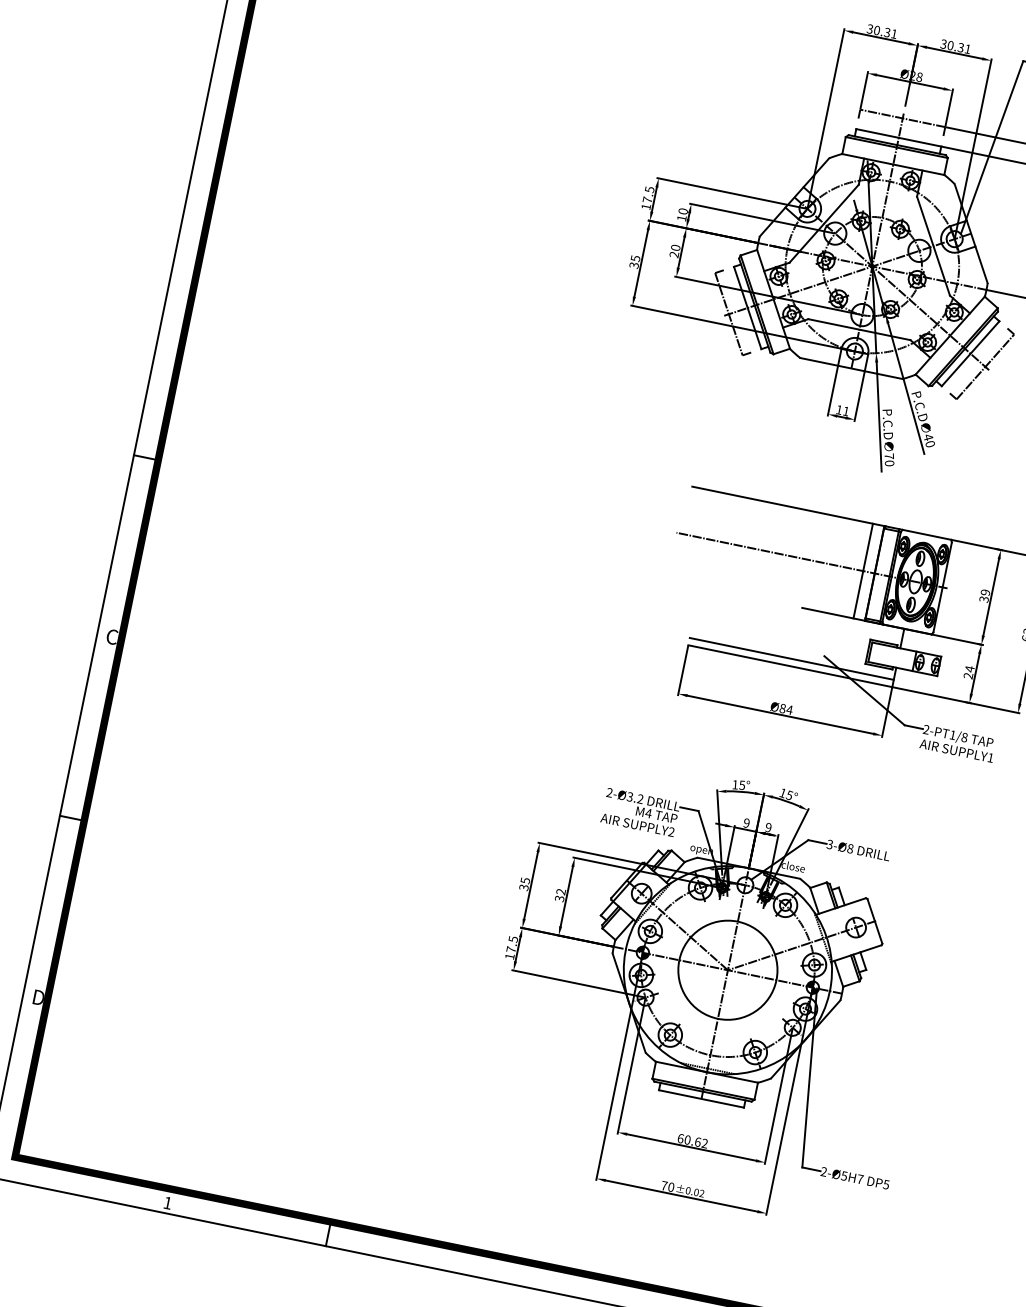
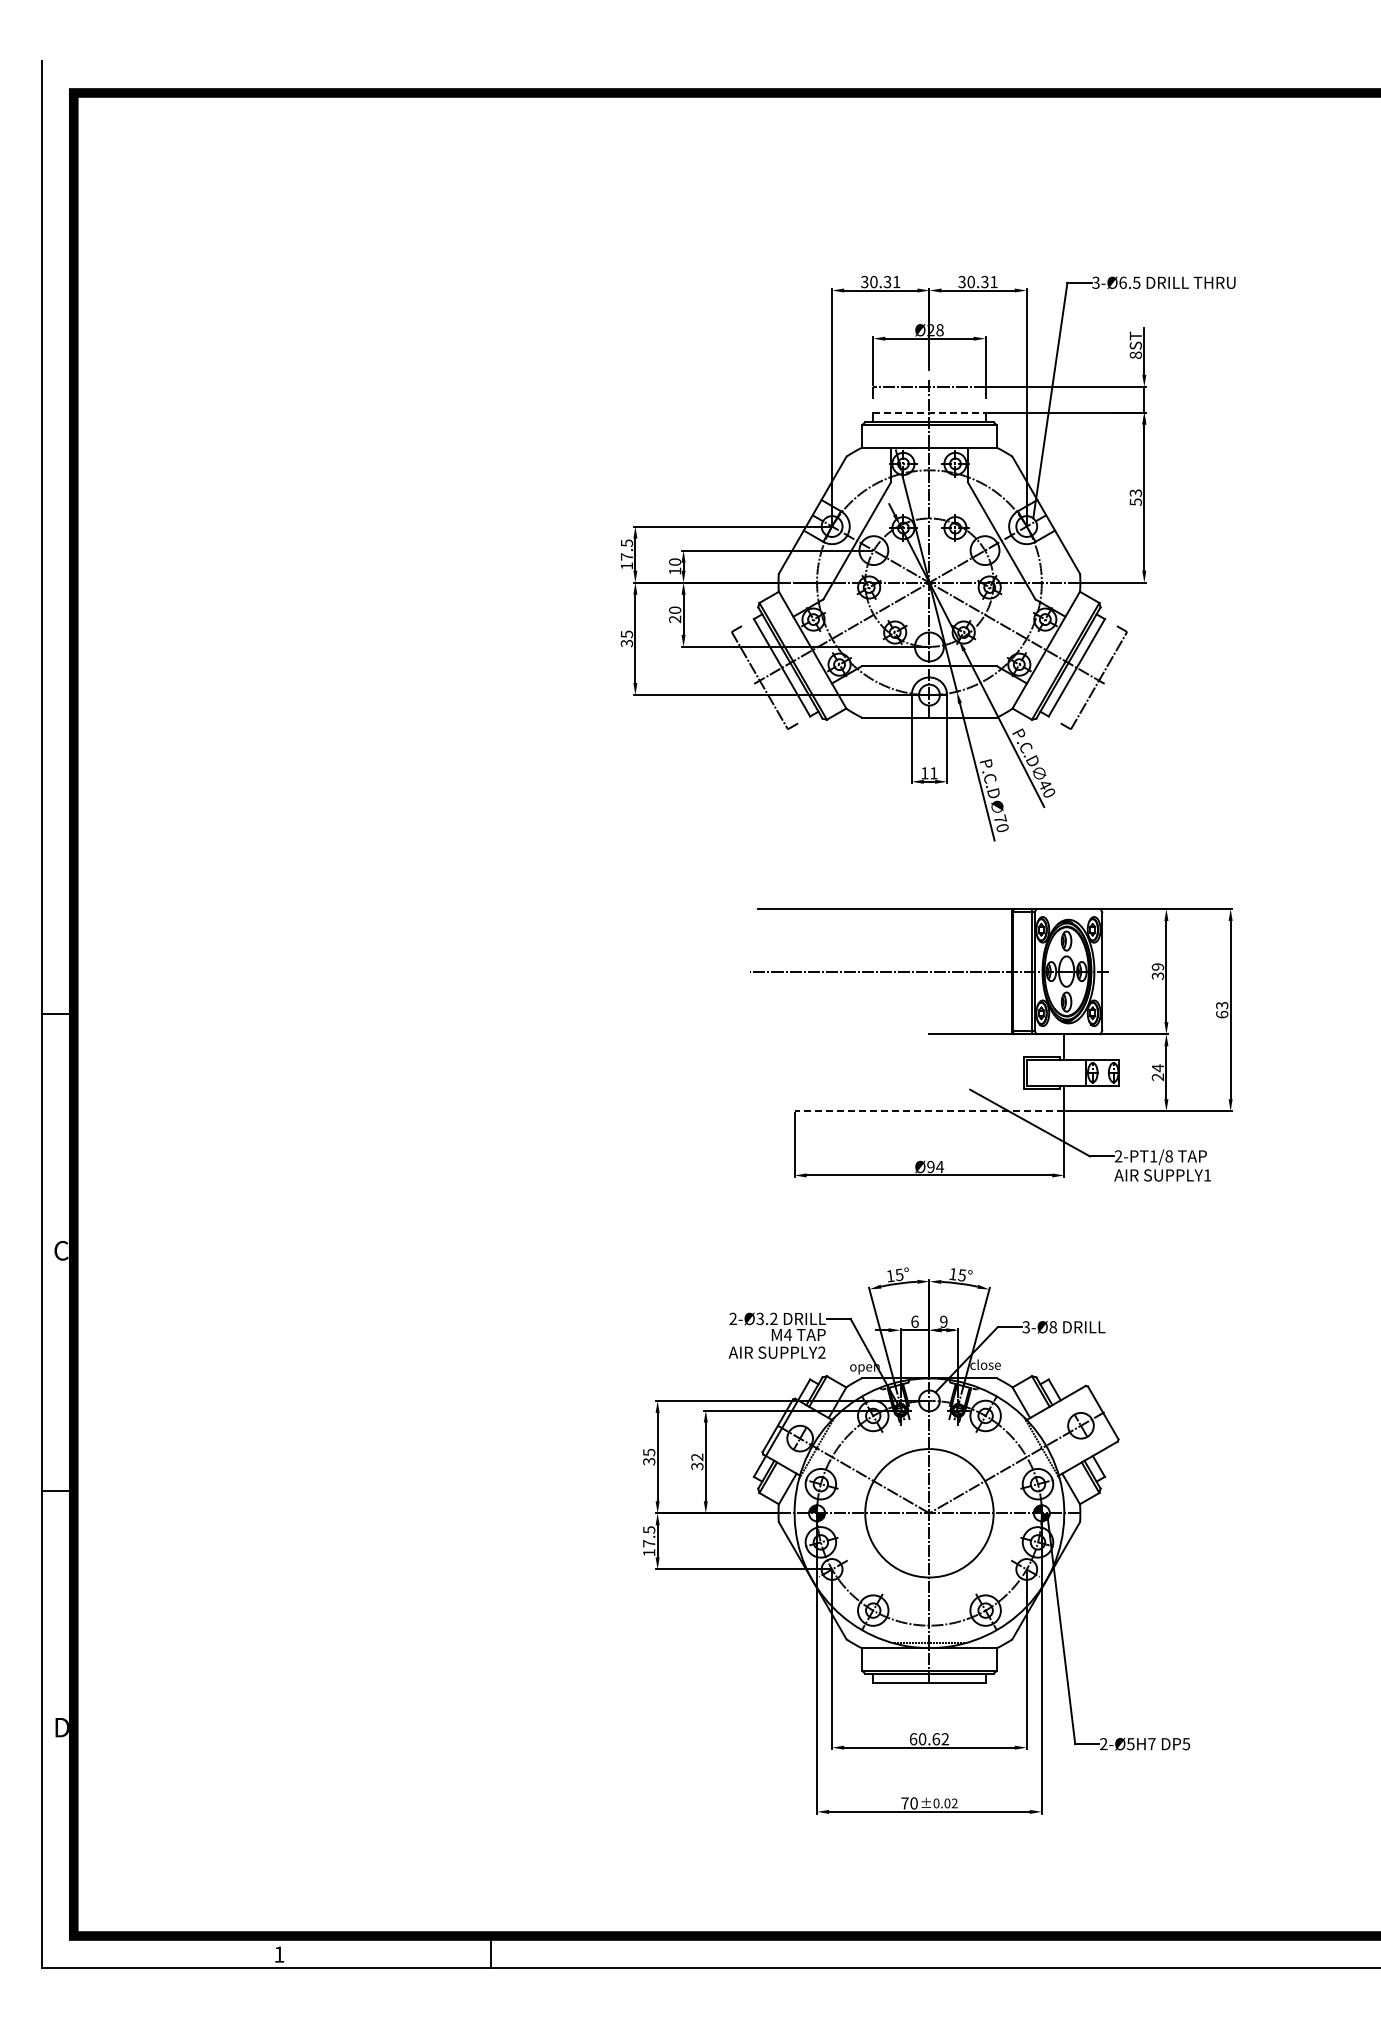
line: (898, 137) -> (929, 412), solid -> dashed
line: (863, 571) -> (997, 971), removed
line: (791, 658) -> (929, 1101), removed
line: (790, 666) -> (929, 1111), solid -> dashed
text: (782, 708) -> (930, 1167), Ø84 -> Ø94
text: (746, 822) -> (914, 1321), 9 -> 6

